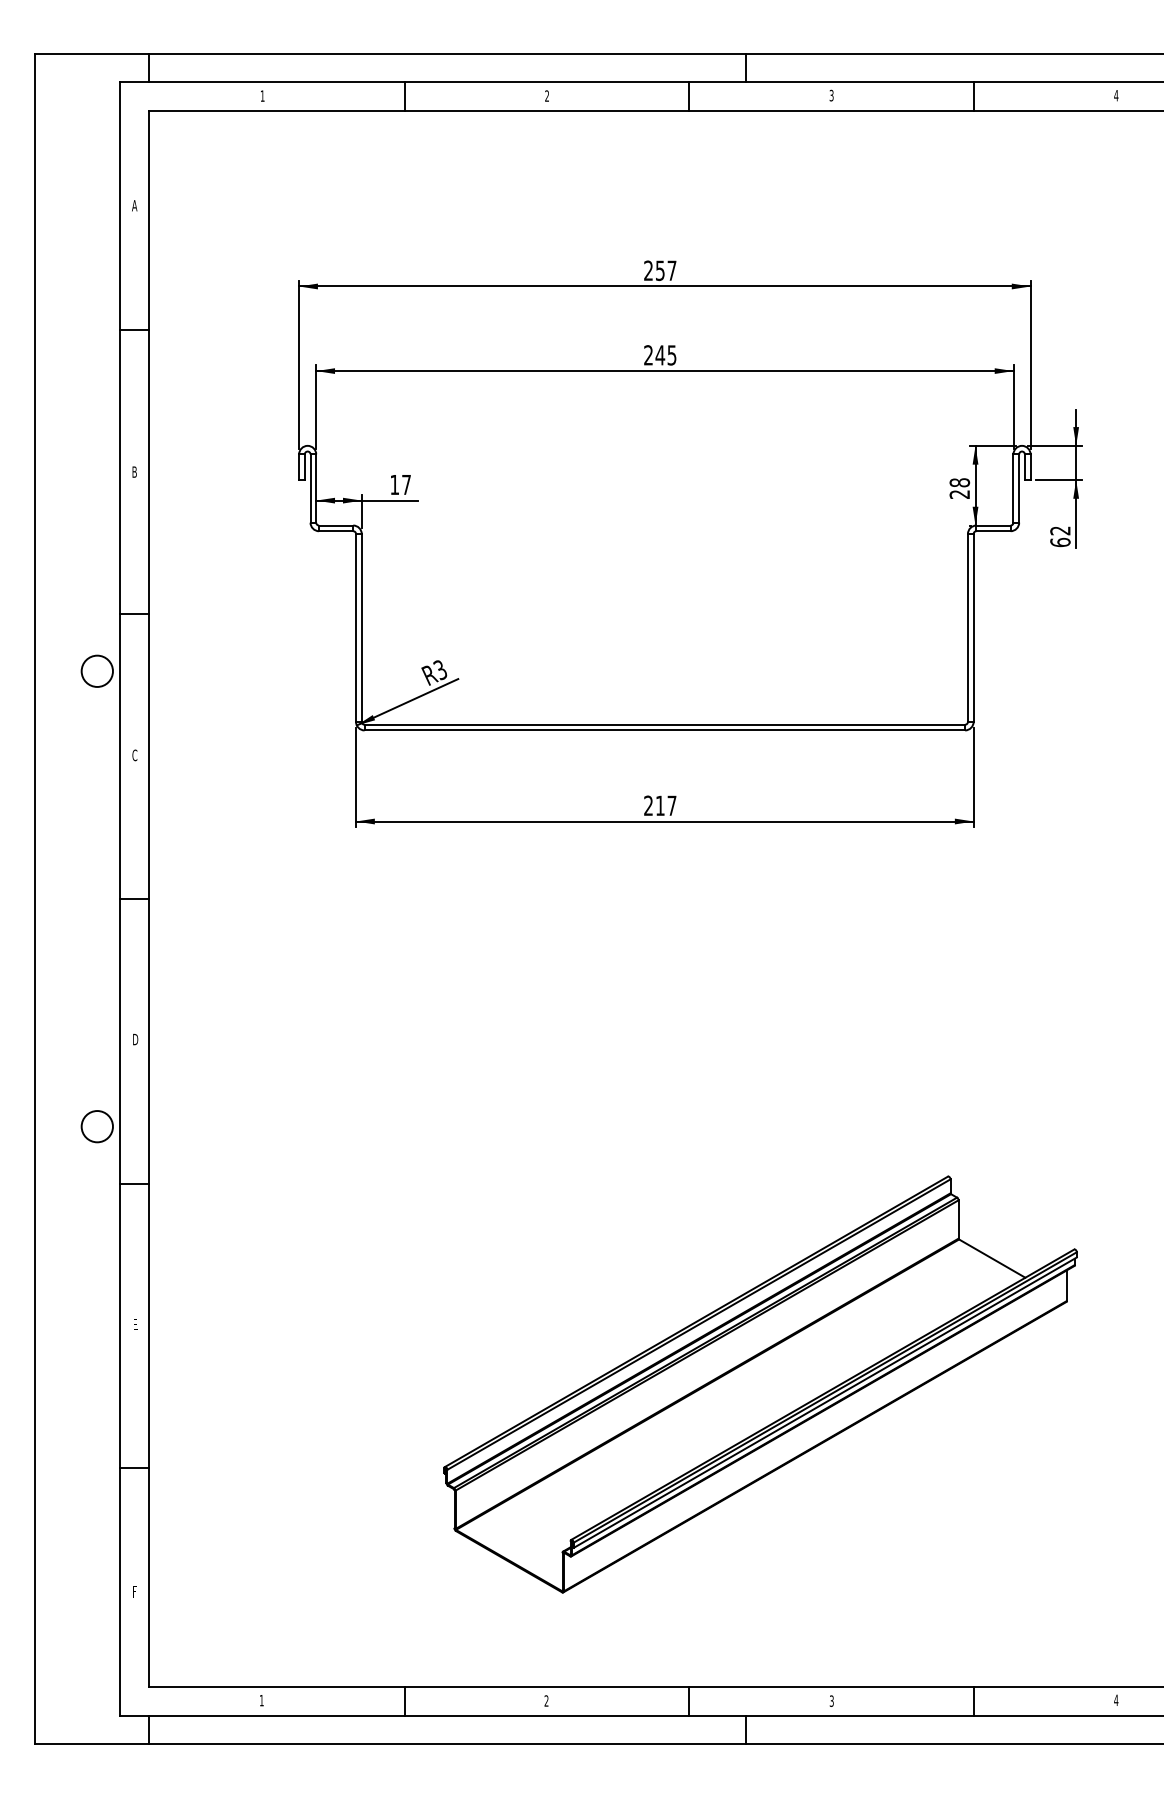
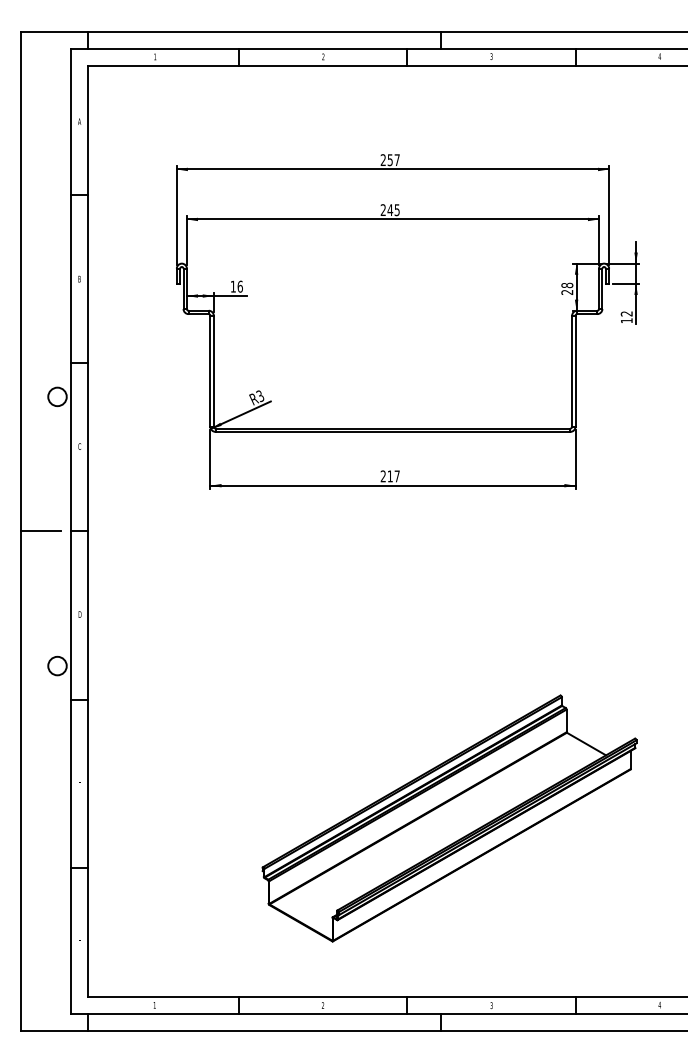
text: (405, 484) -> (239, 286), 17 -> 16
text: (1059, 542) -> (626, 320), 62 -> 12
line: (68, 899) -> (40, 531), added

